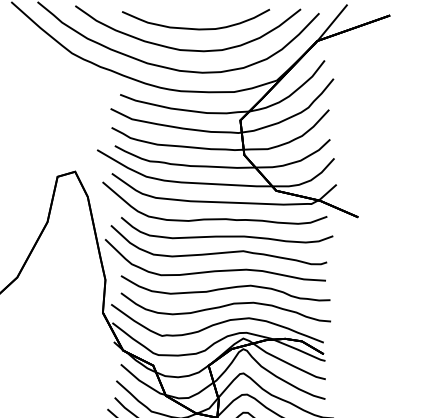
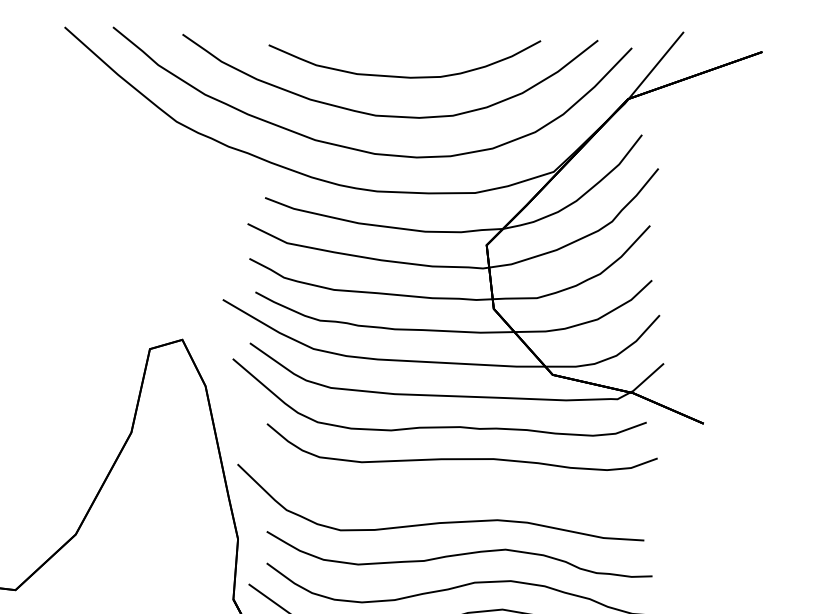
part: (218, 252) -> (446, 488), removed

